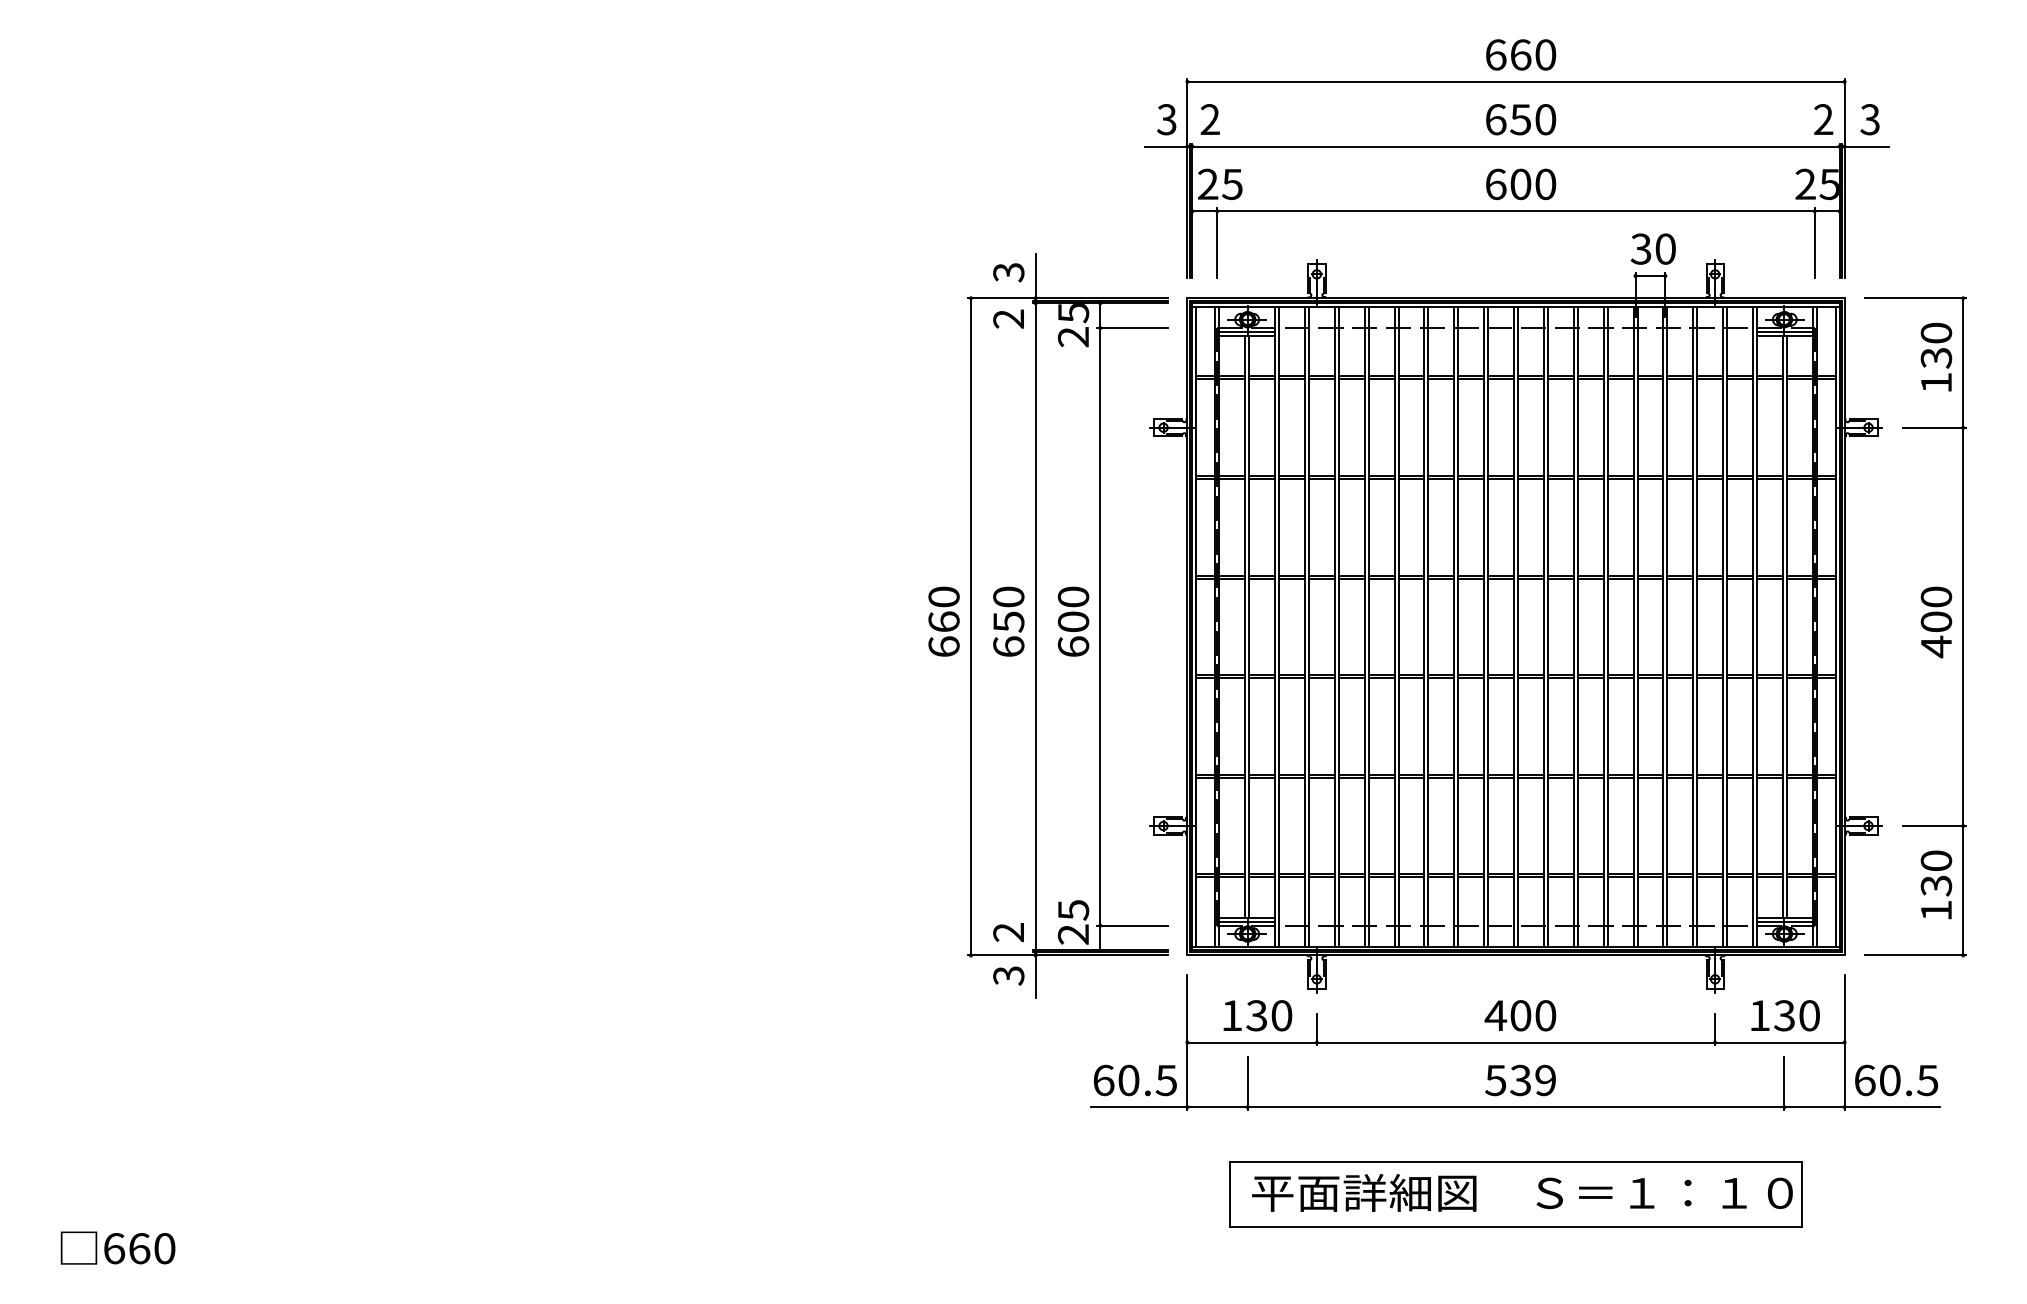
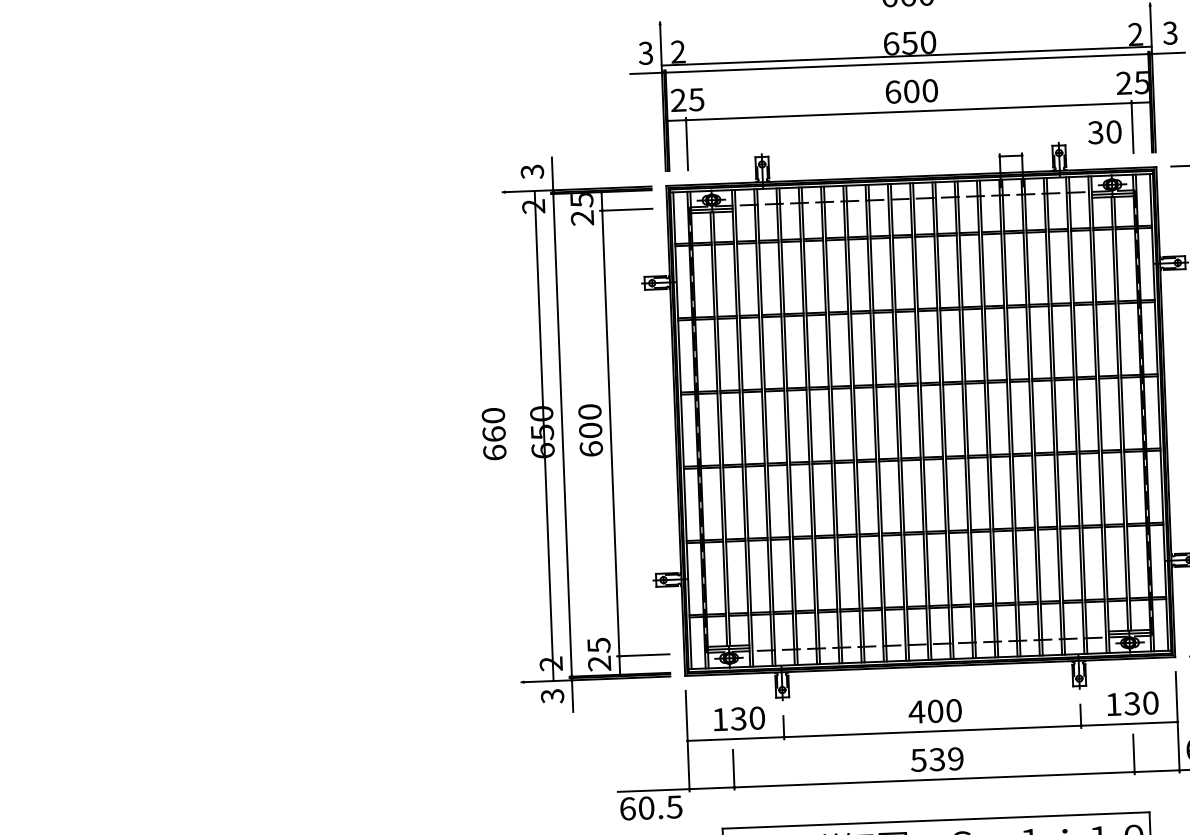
line: (1515, 81) -> (906, 55), moved
text: (1652, 248) -> (1104, 131), moved
line: (970, 626) -> (543, 435), moved
text: (1134, 1080) -> (650, 808), moved

